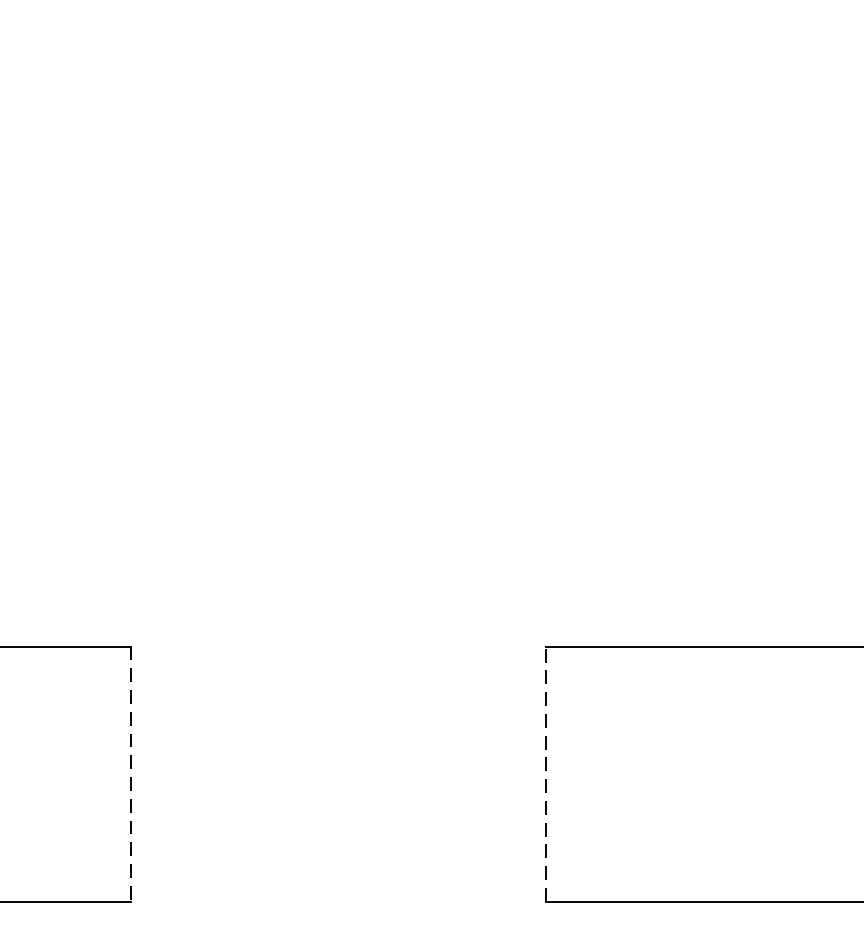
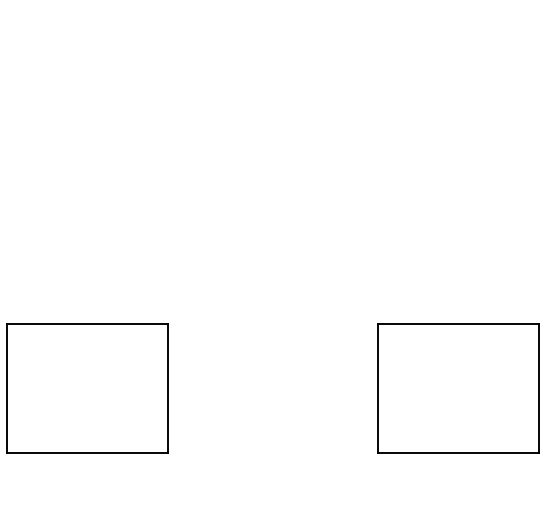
line: (132, 775) -> (168, 388), dashed -> solid
line: (545, 775) -> (377, 388), dashed -> solid

